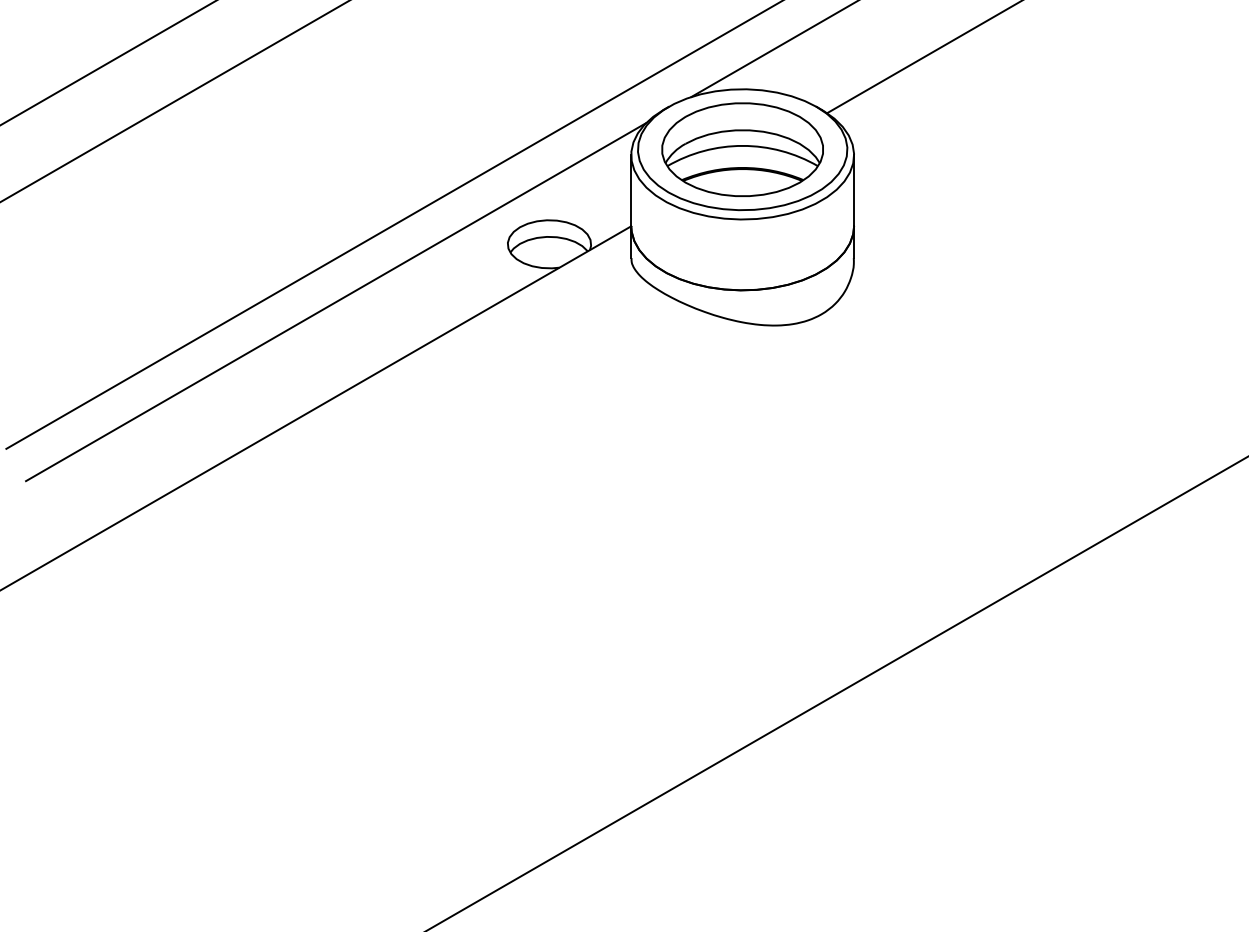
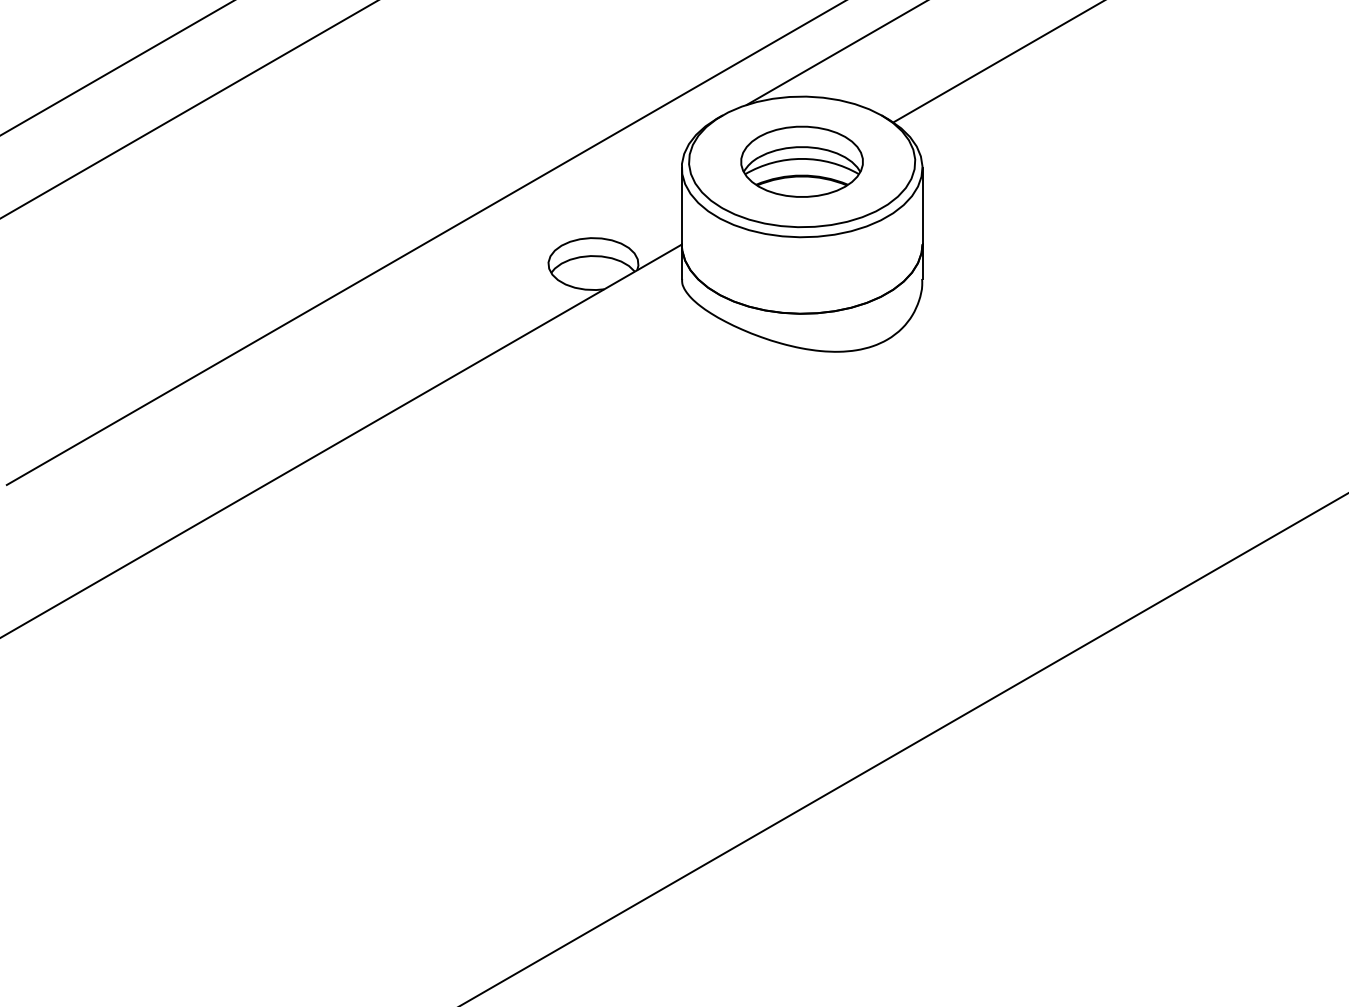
part: (742, 149) -> (801, 161), size x0.7
line: (335, 302) -> (362, 326), removed

